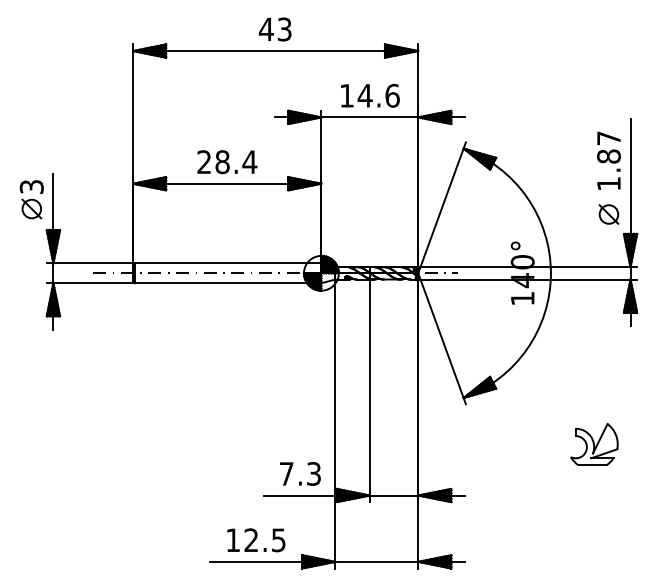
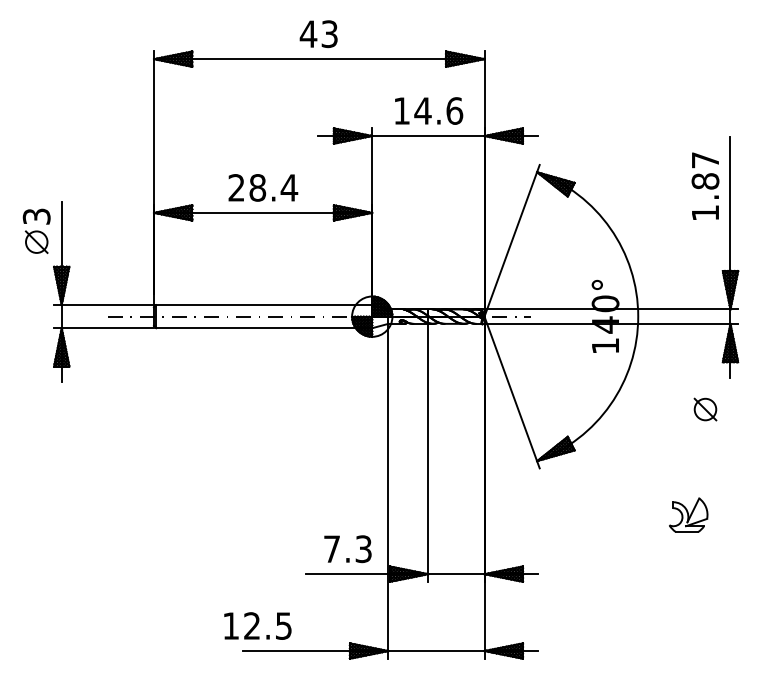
part: (608, 214) -> (705, 409), moved
part: (594, 444) -> (688, 514), size x0.7
text: (256, 539) -> (257, 625), moved

